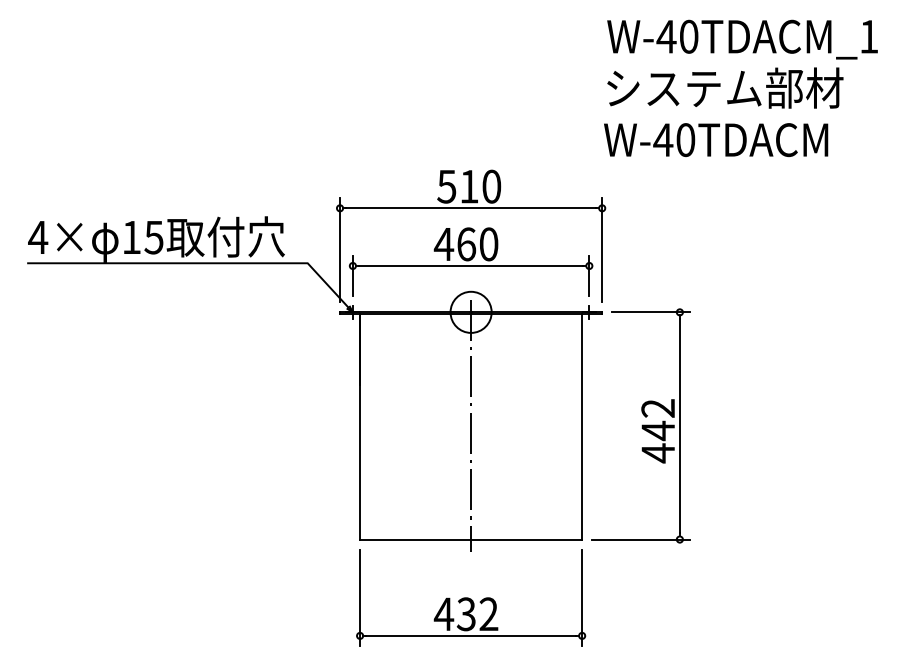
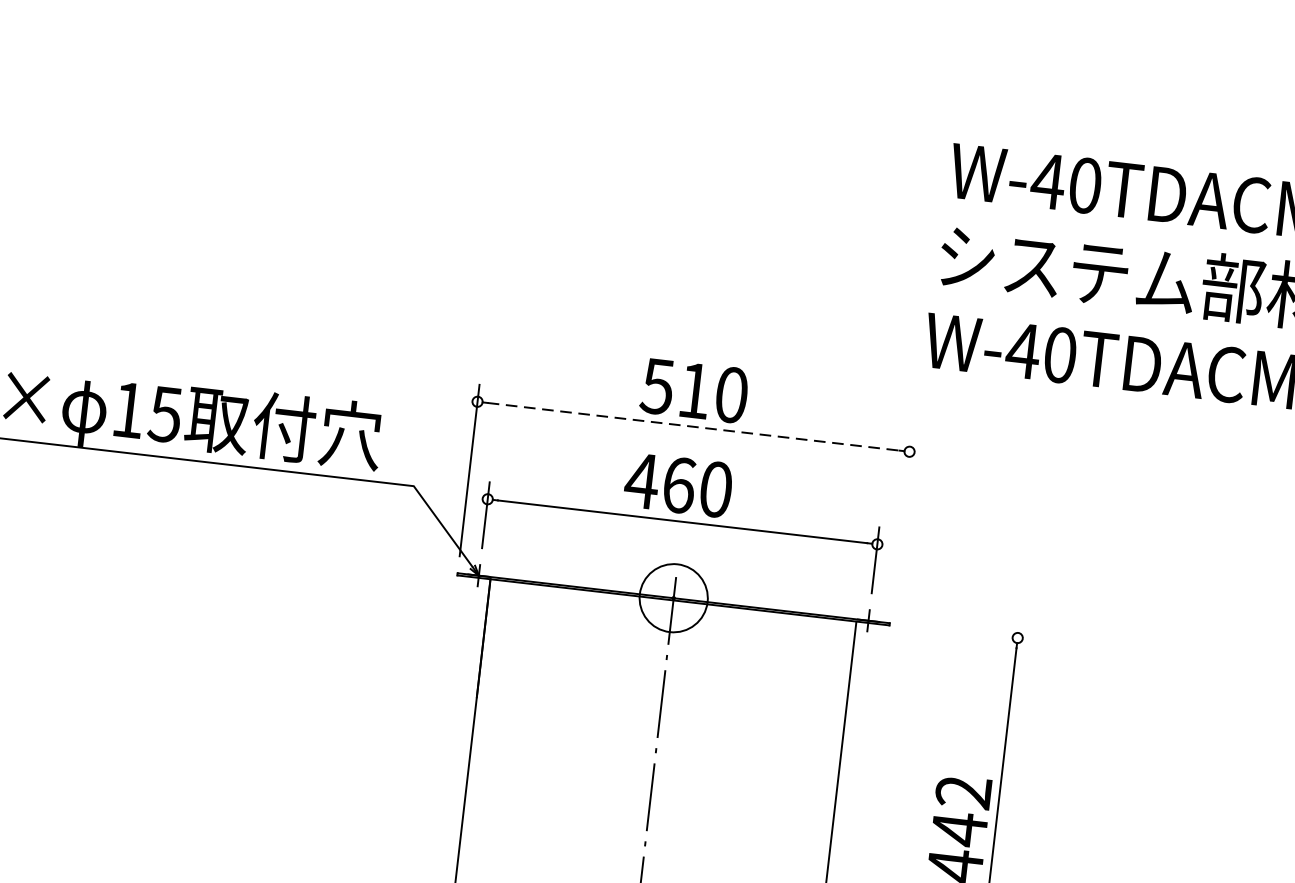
line: (471, 208) -> (694, 427), solid -> dashed
line: (602, 250) -> (902, 521), removed
line: (651, 312) -> (970, 632), removed

